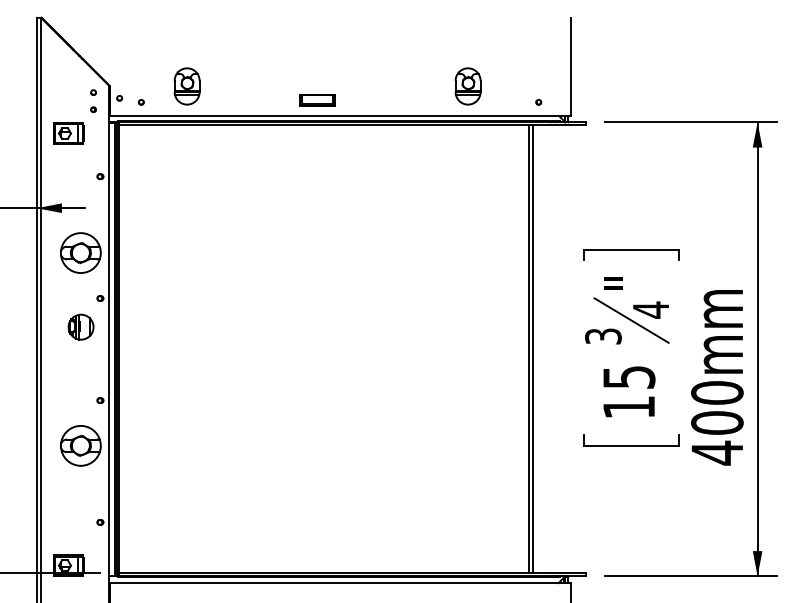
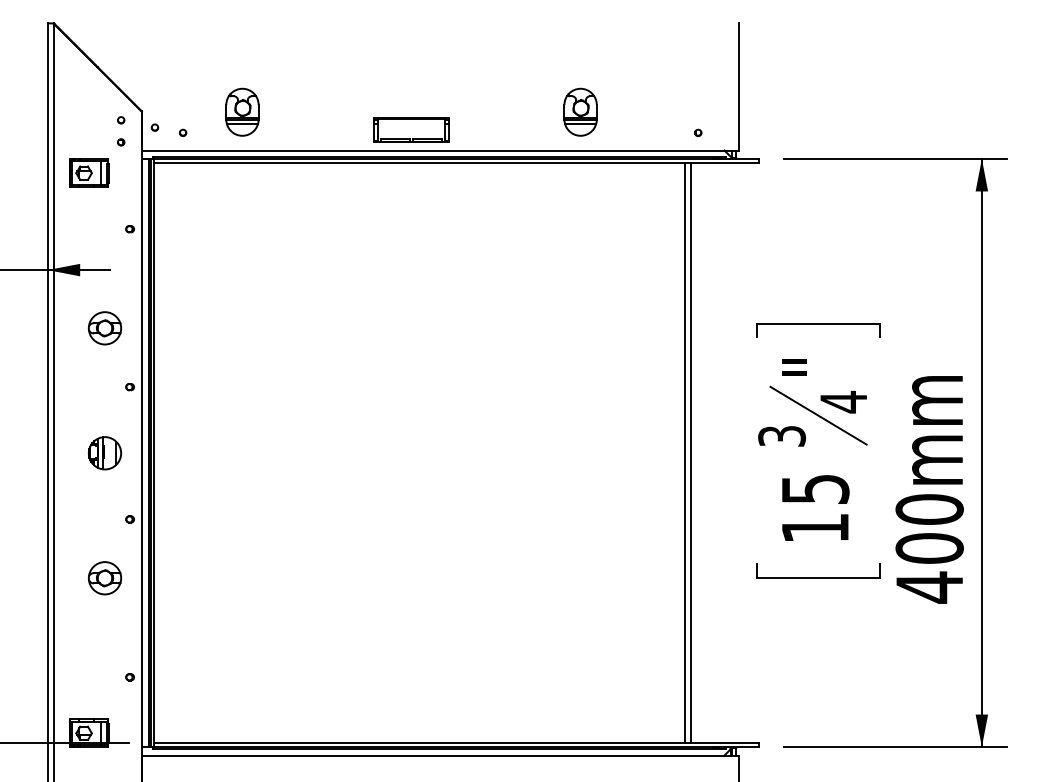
part: (468, 85) -> (580, 111), moved
part: (317, 99) -> (411, 129), size x1.67
part: (81, 253) -> (105, 328), size x0.62
part: (81, 327) -> (105, 453), moved
part: (81, 446) -> (105, 578), size x0.62

